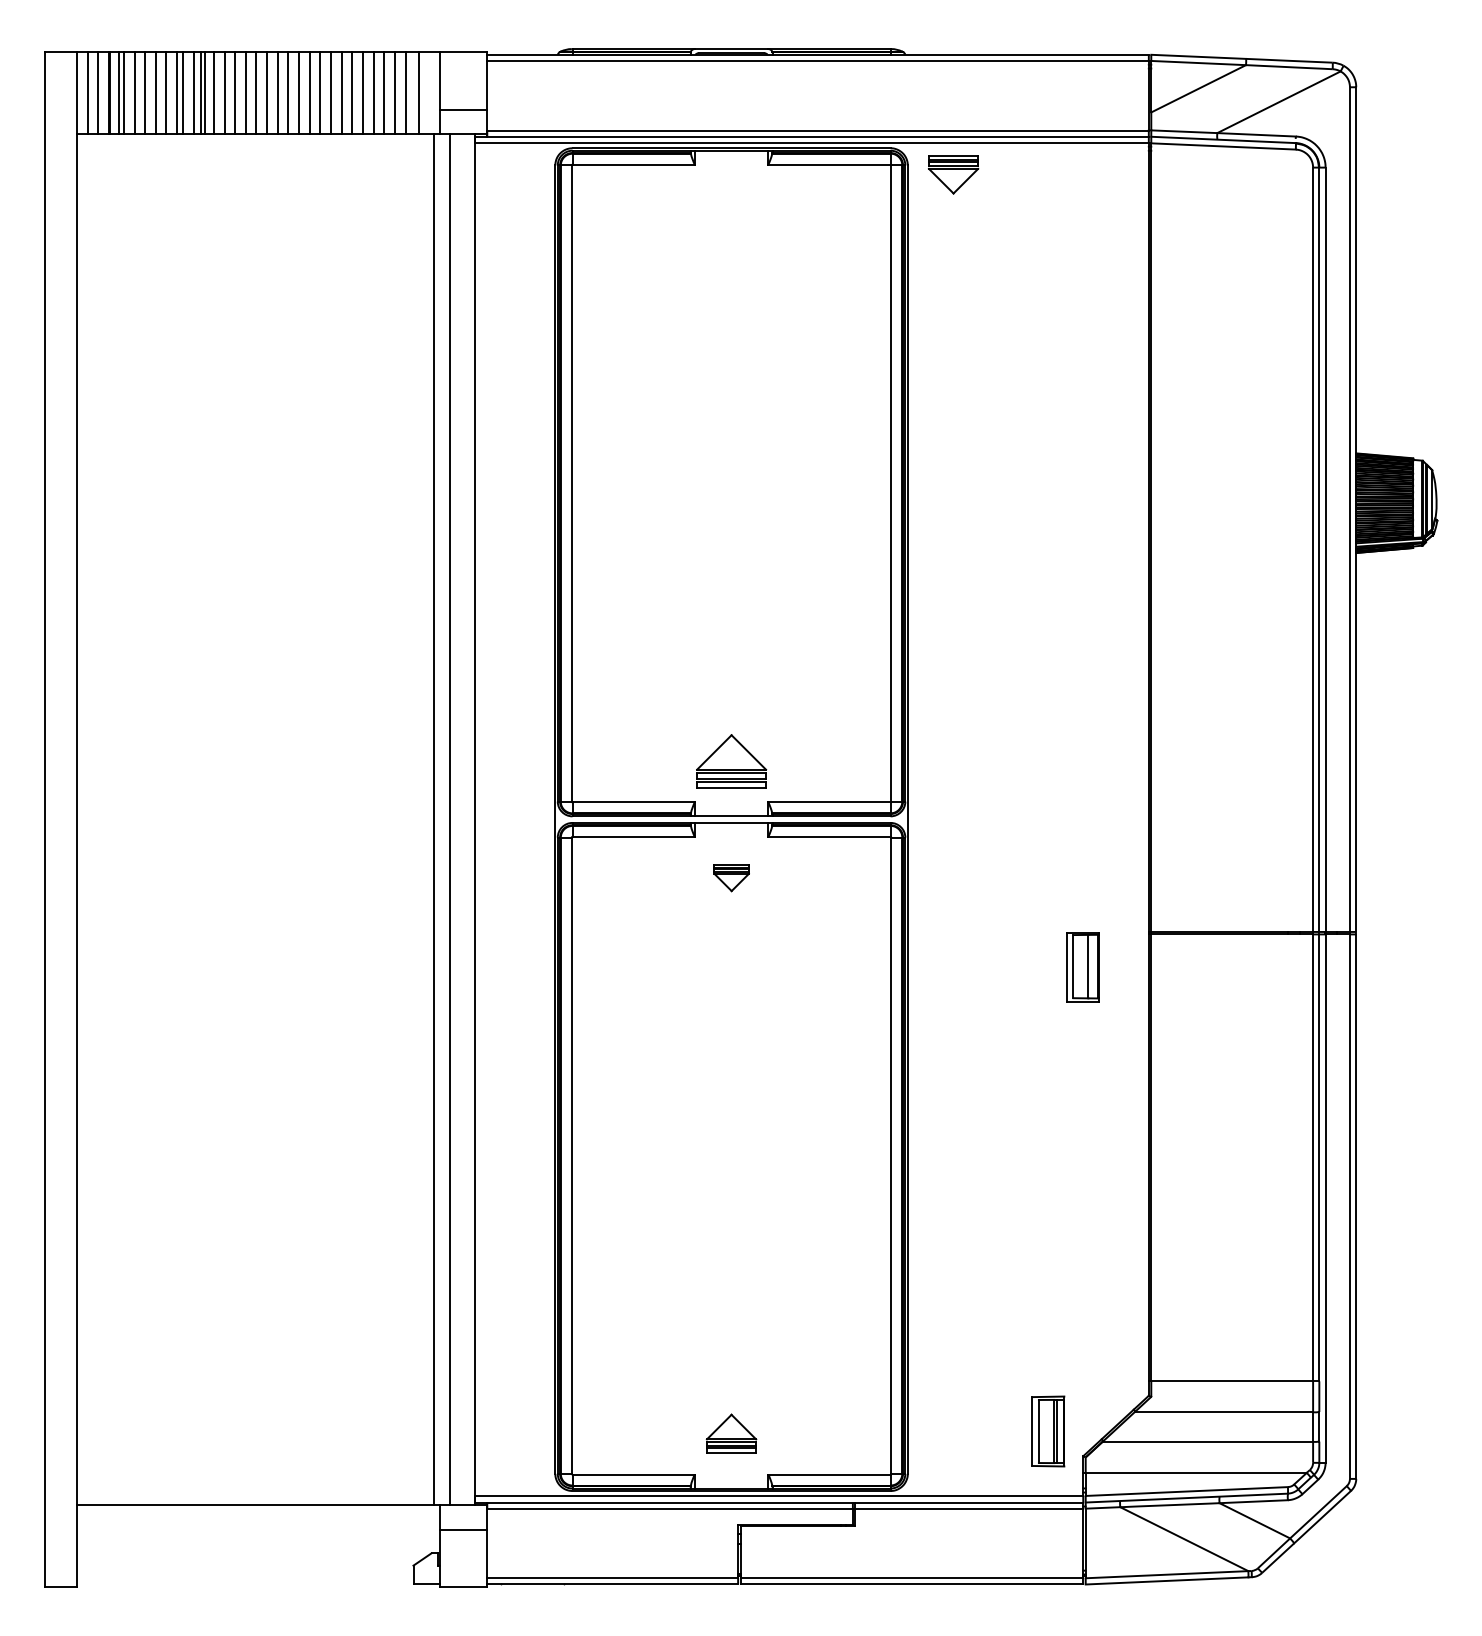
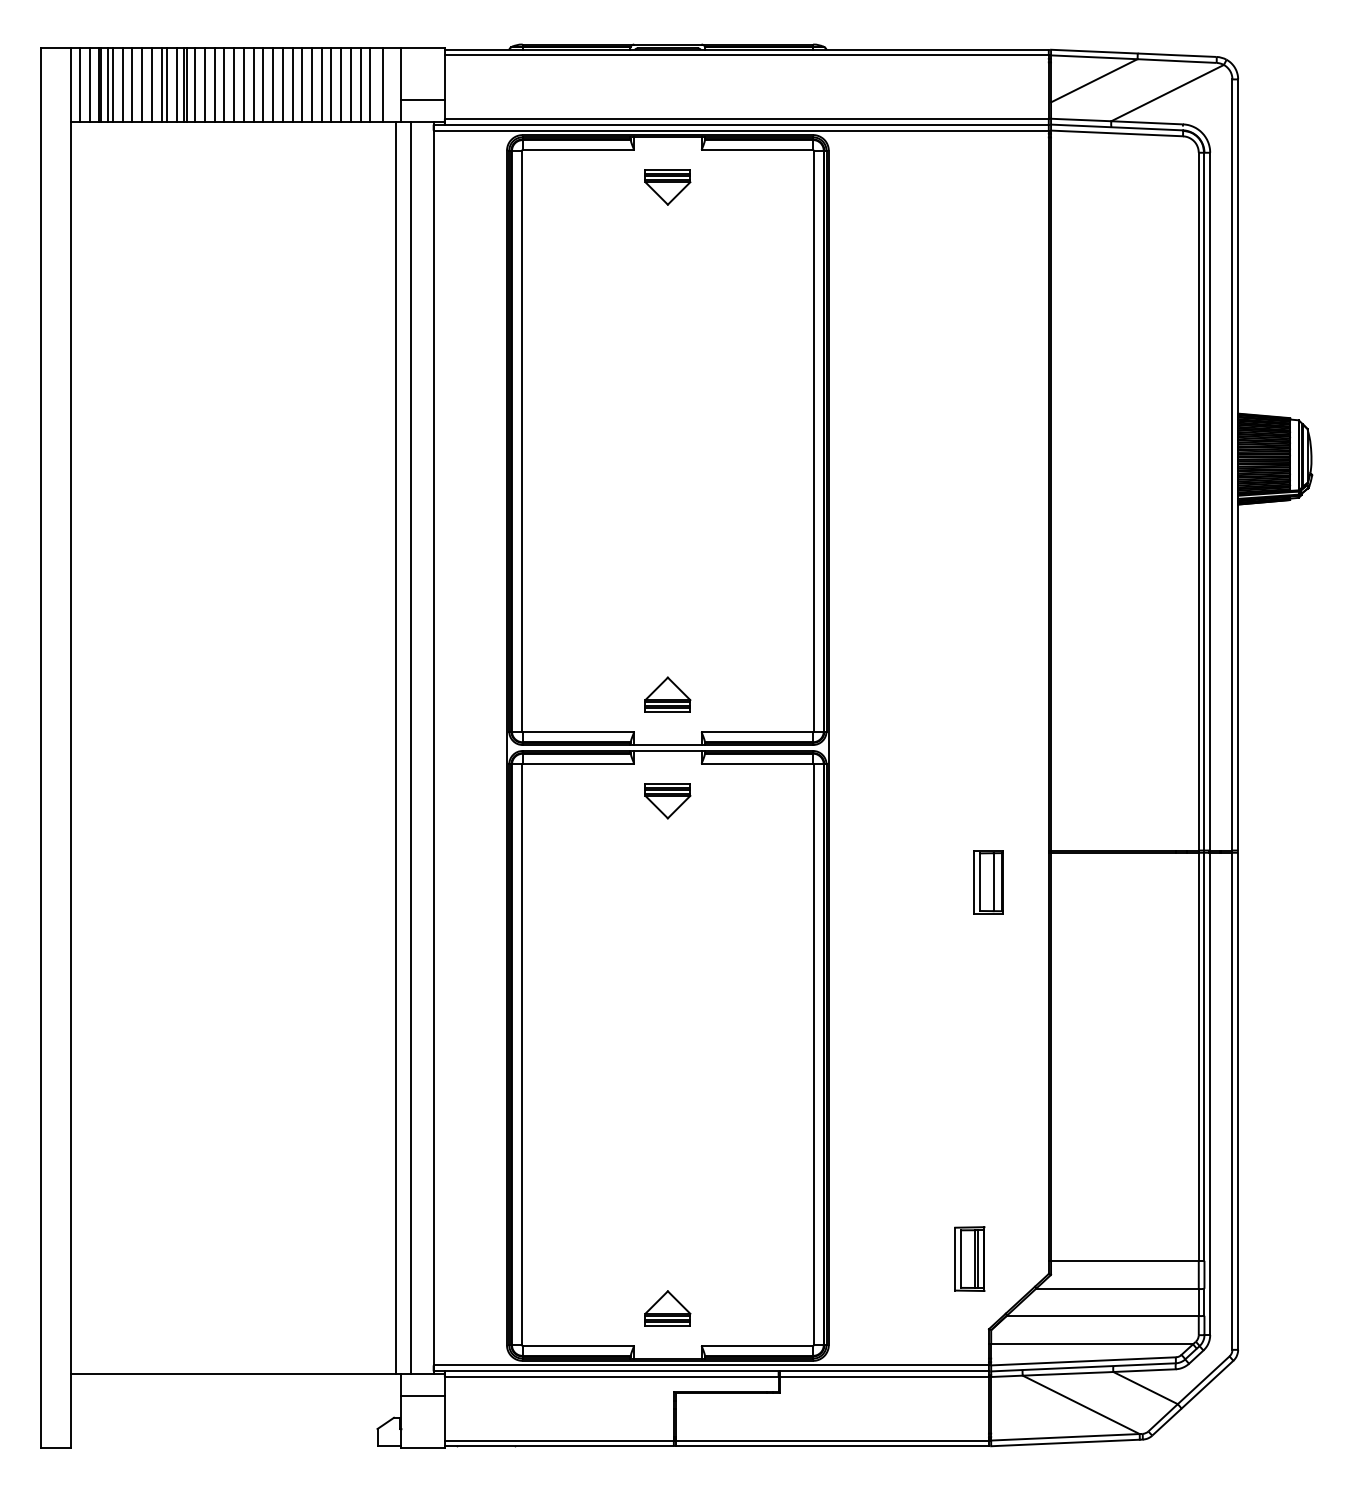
part: (953, 174) -> (667, 187), moved
part: (731, 760) -> (667, 694), size x0.71
part: (731, 877) -> (667, 800), size x1.43
part: (1048, 1431) -> (969, 1259), moved

